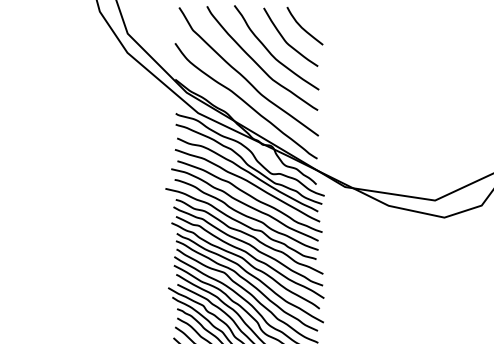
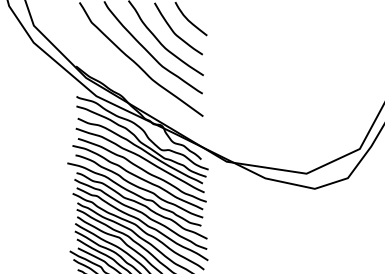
curve: (245, 101) -> (138, 85), removed

